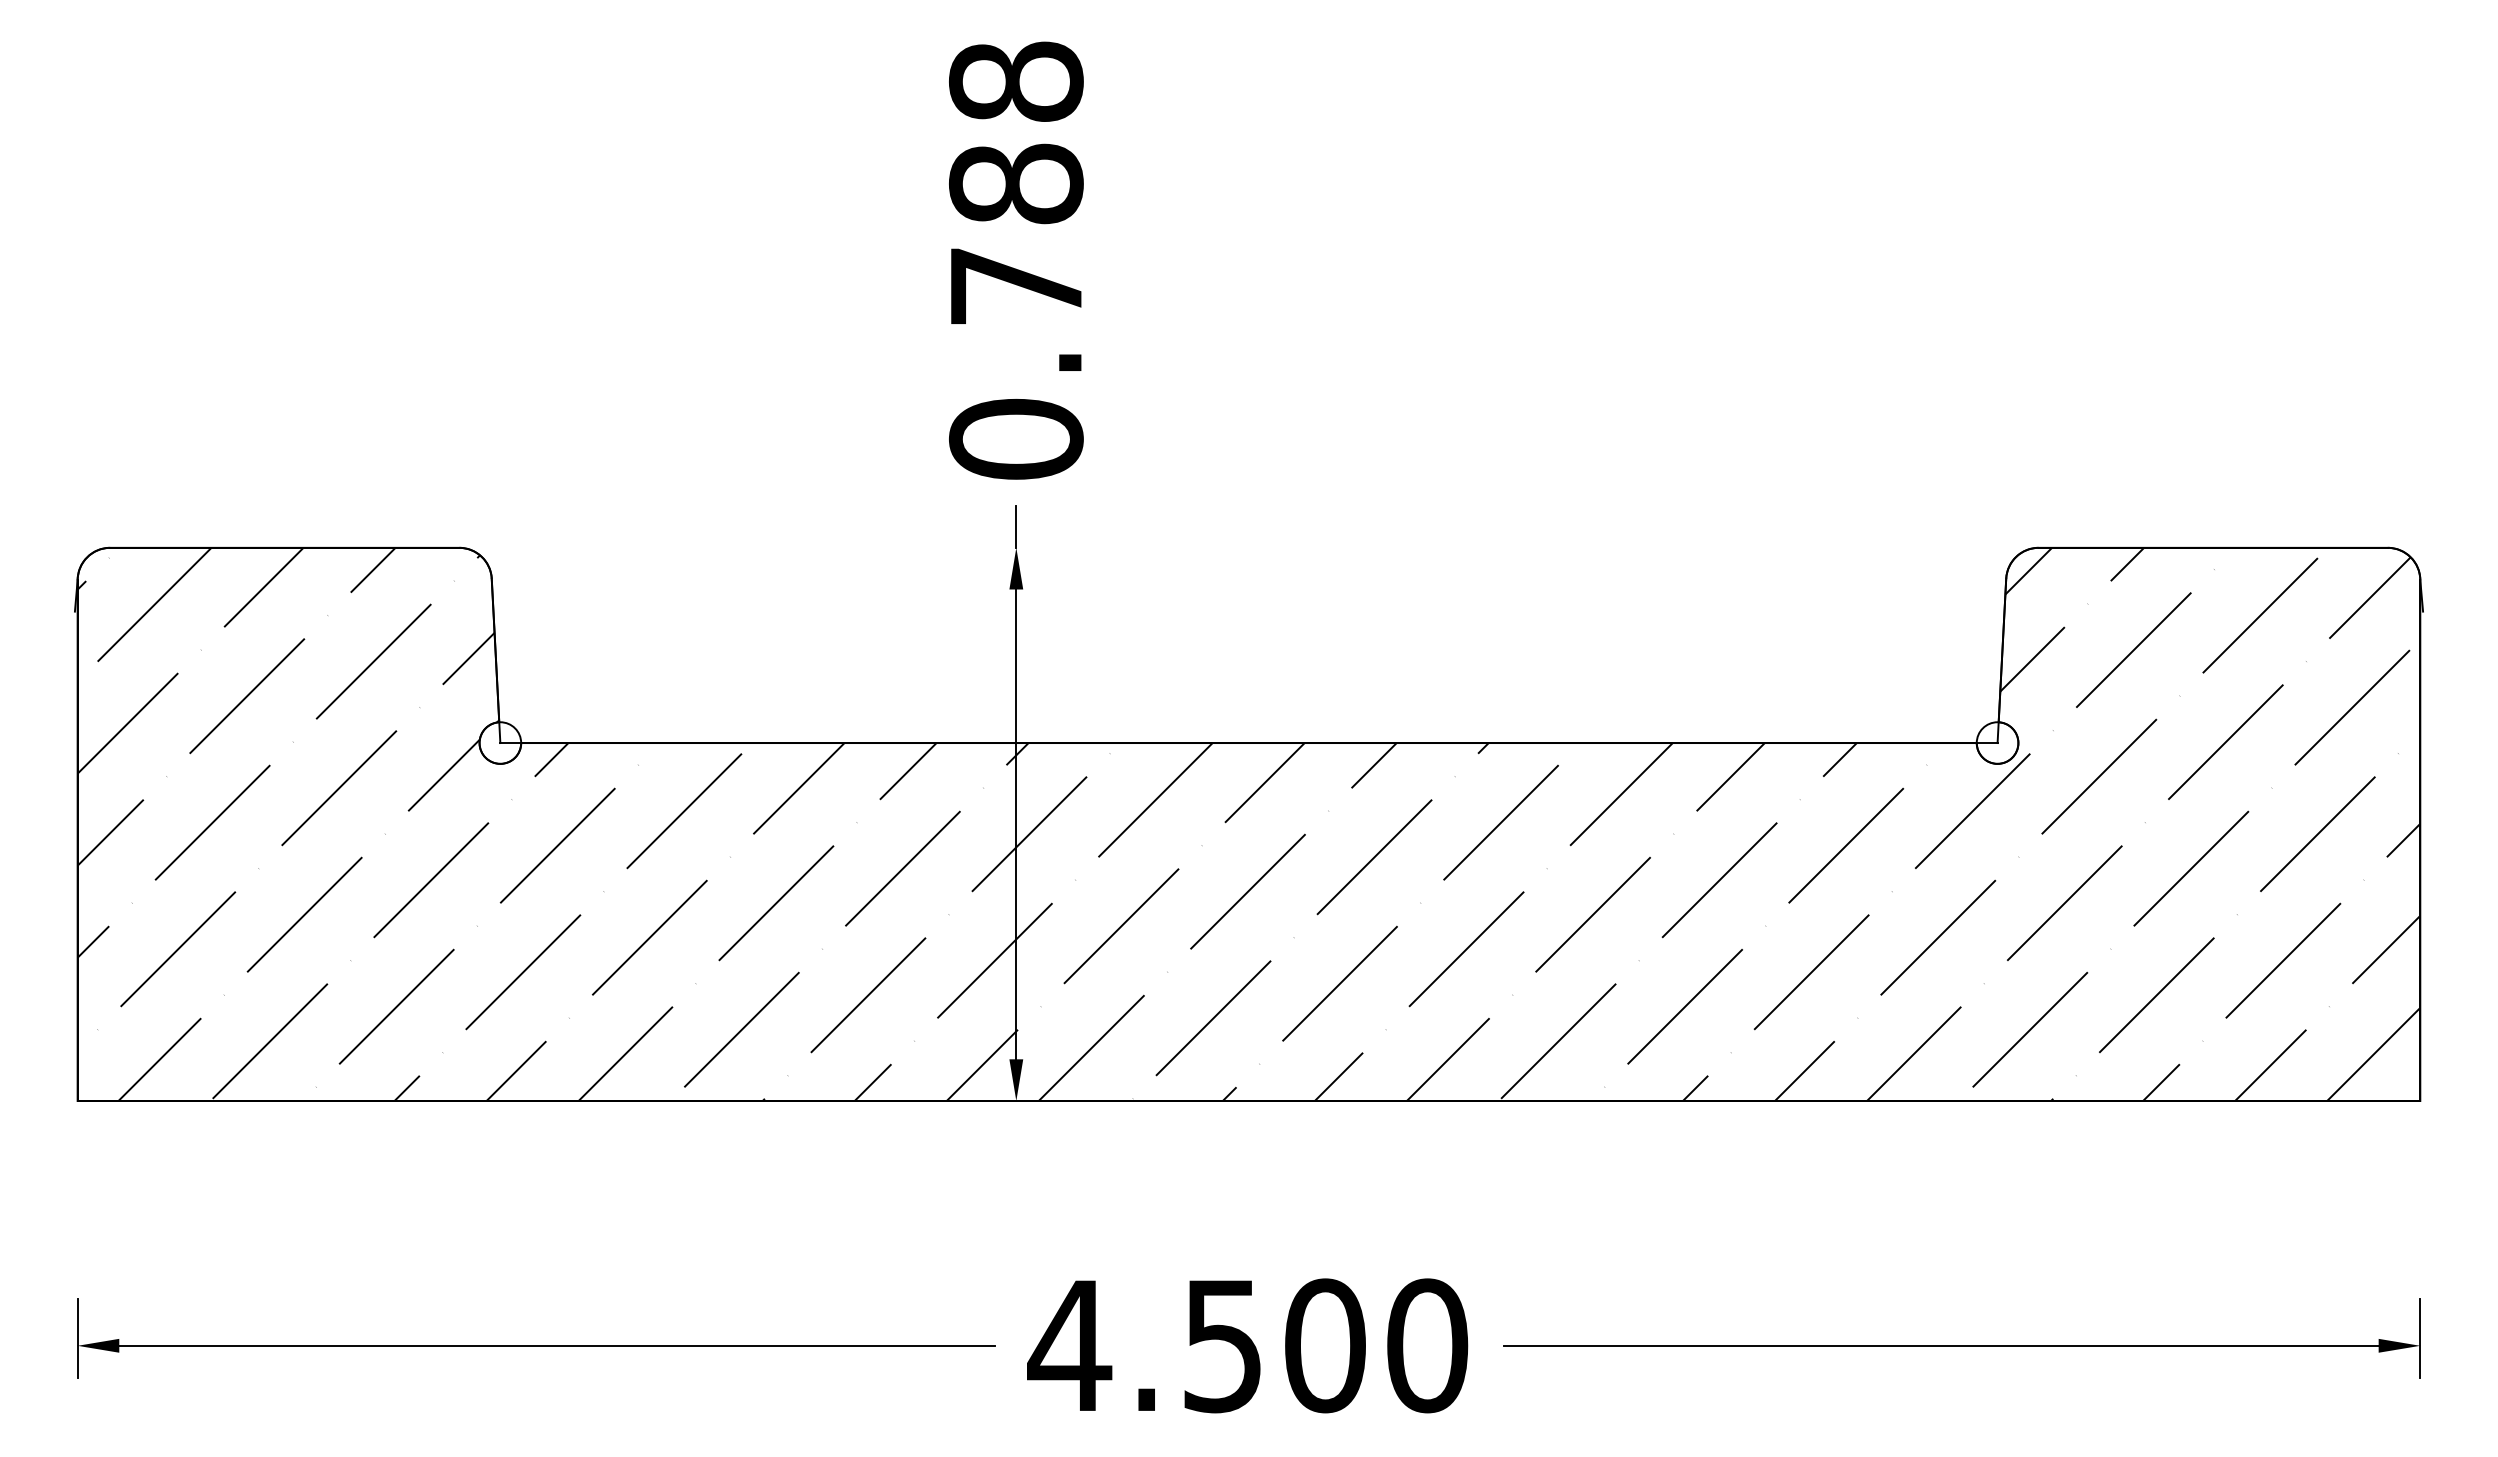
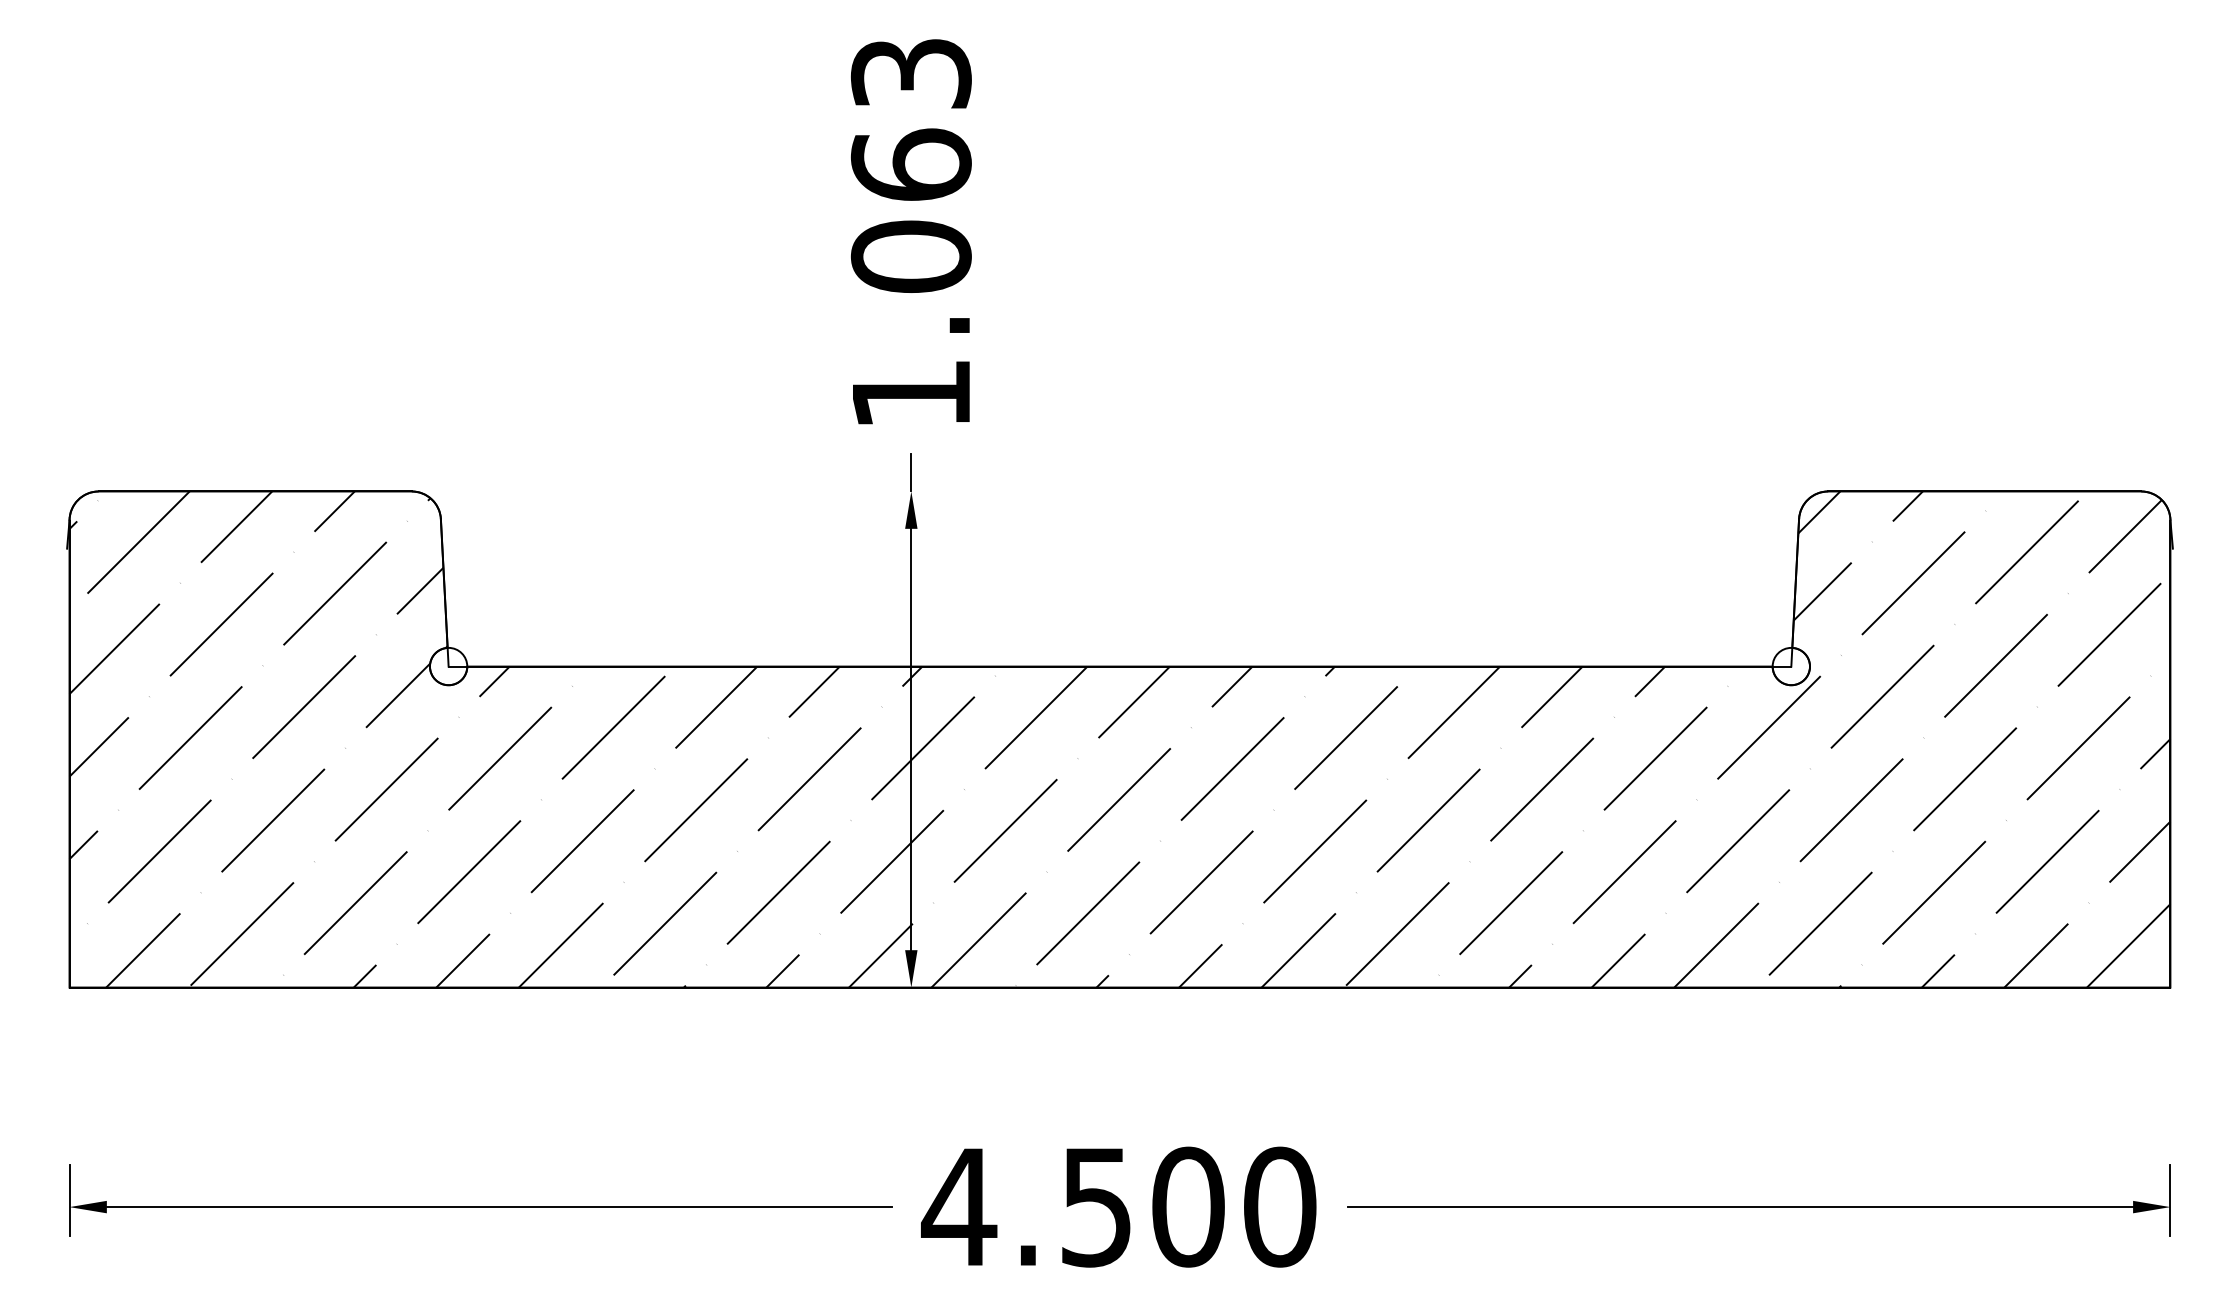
text: (1016, 260) -> (911, 233), 0.788 -> 1.063

